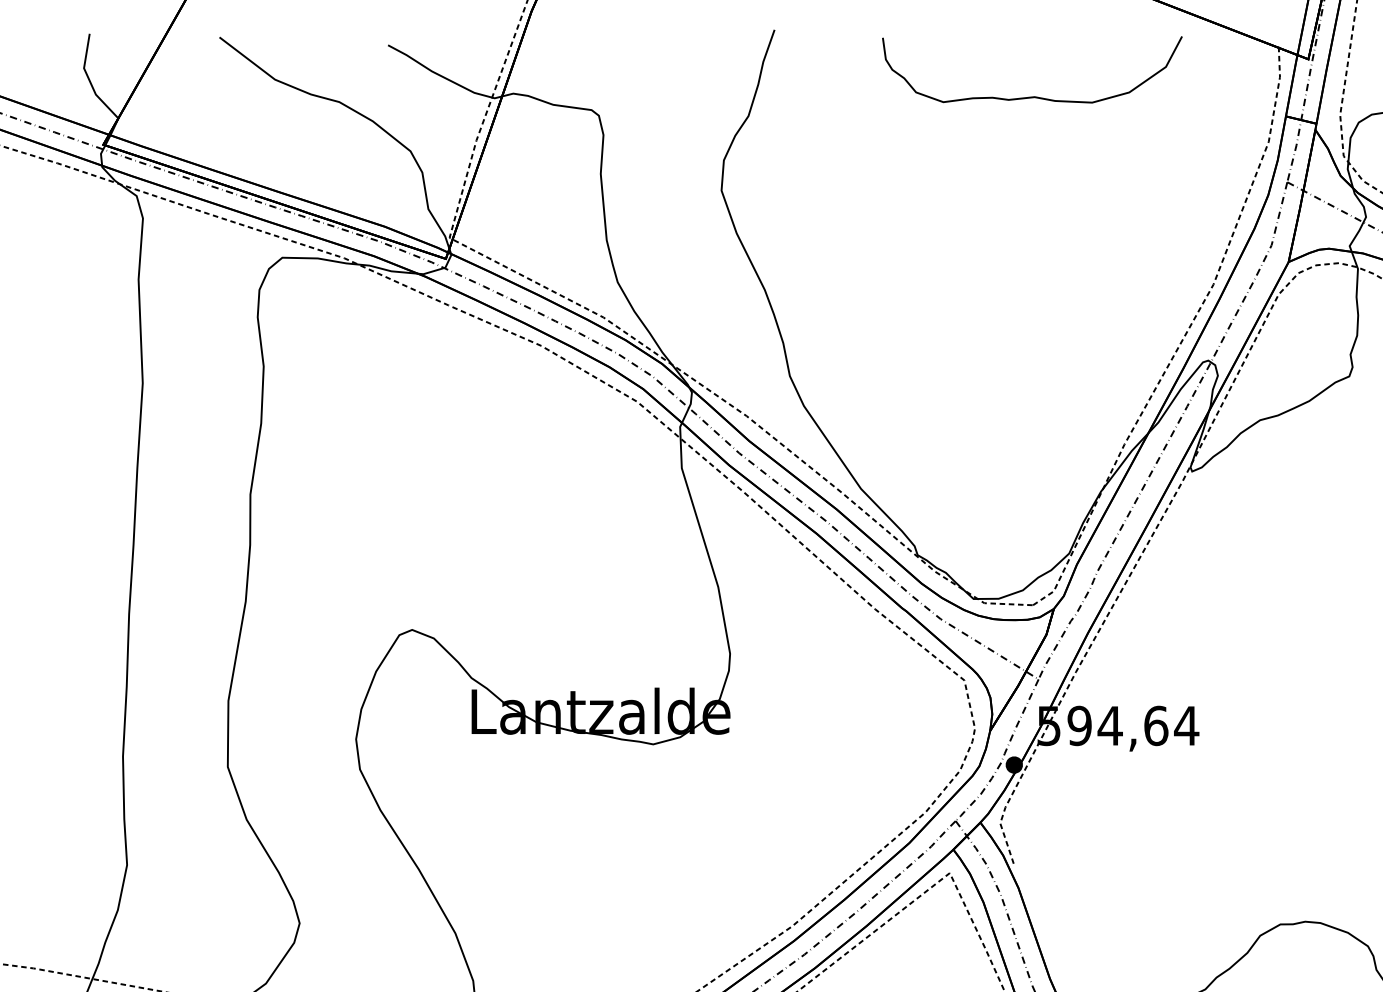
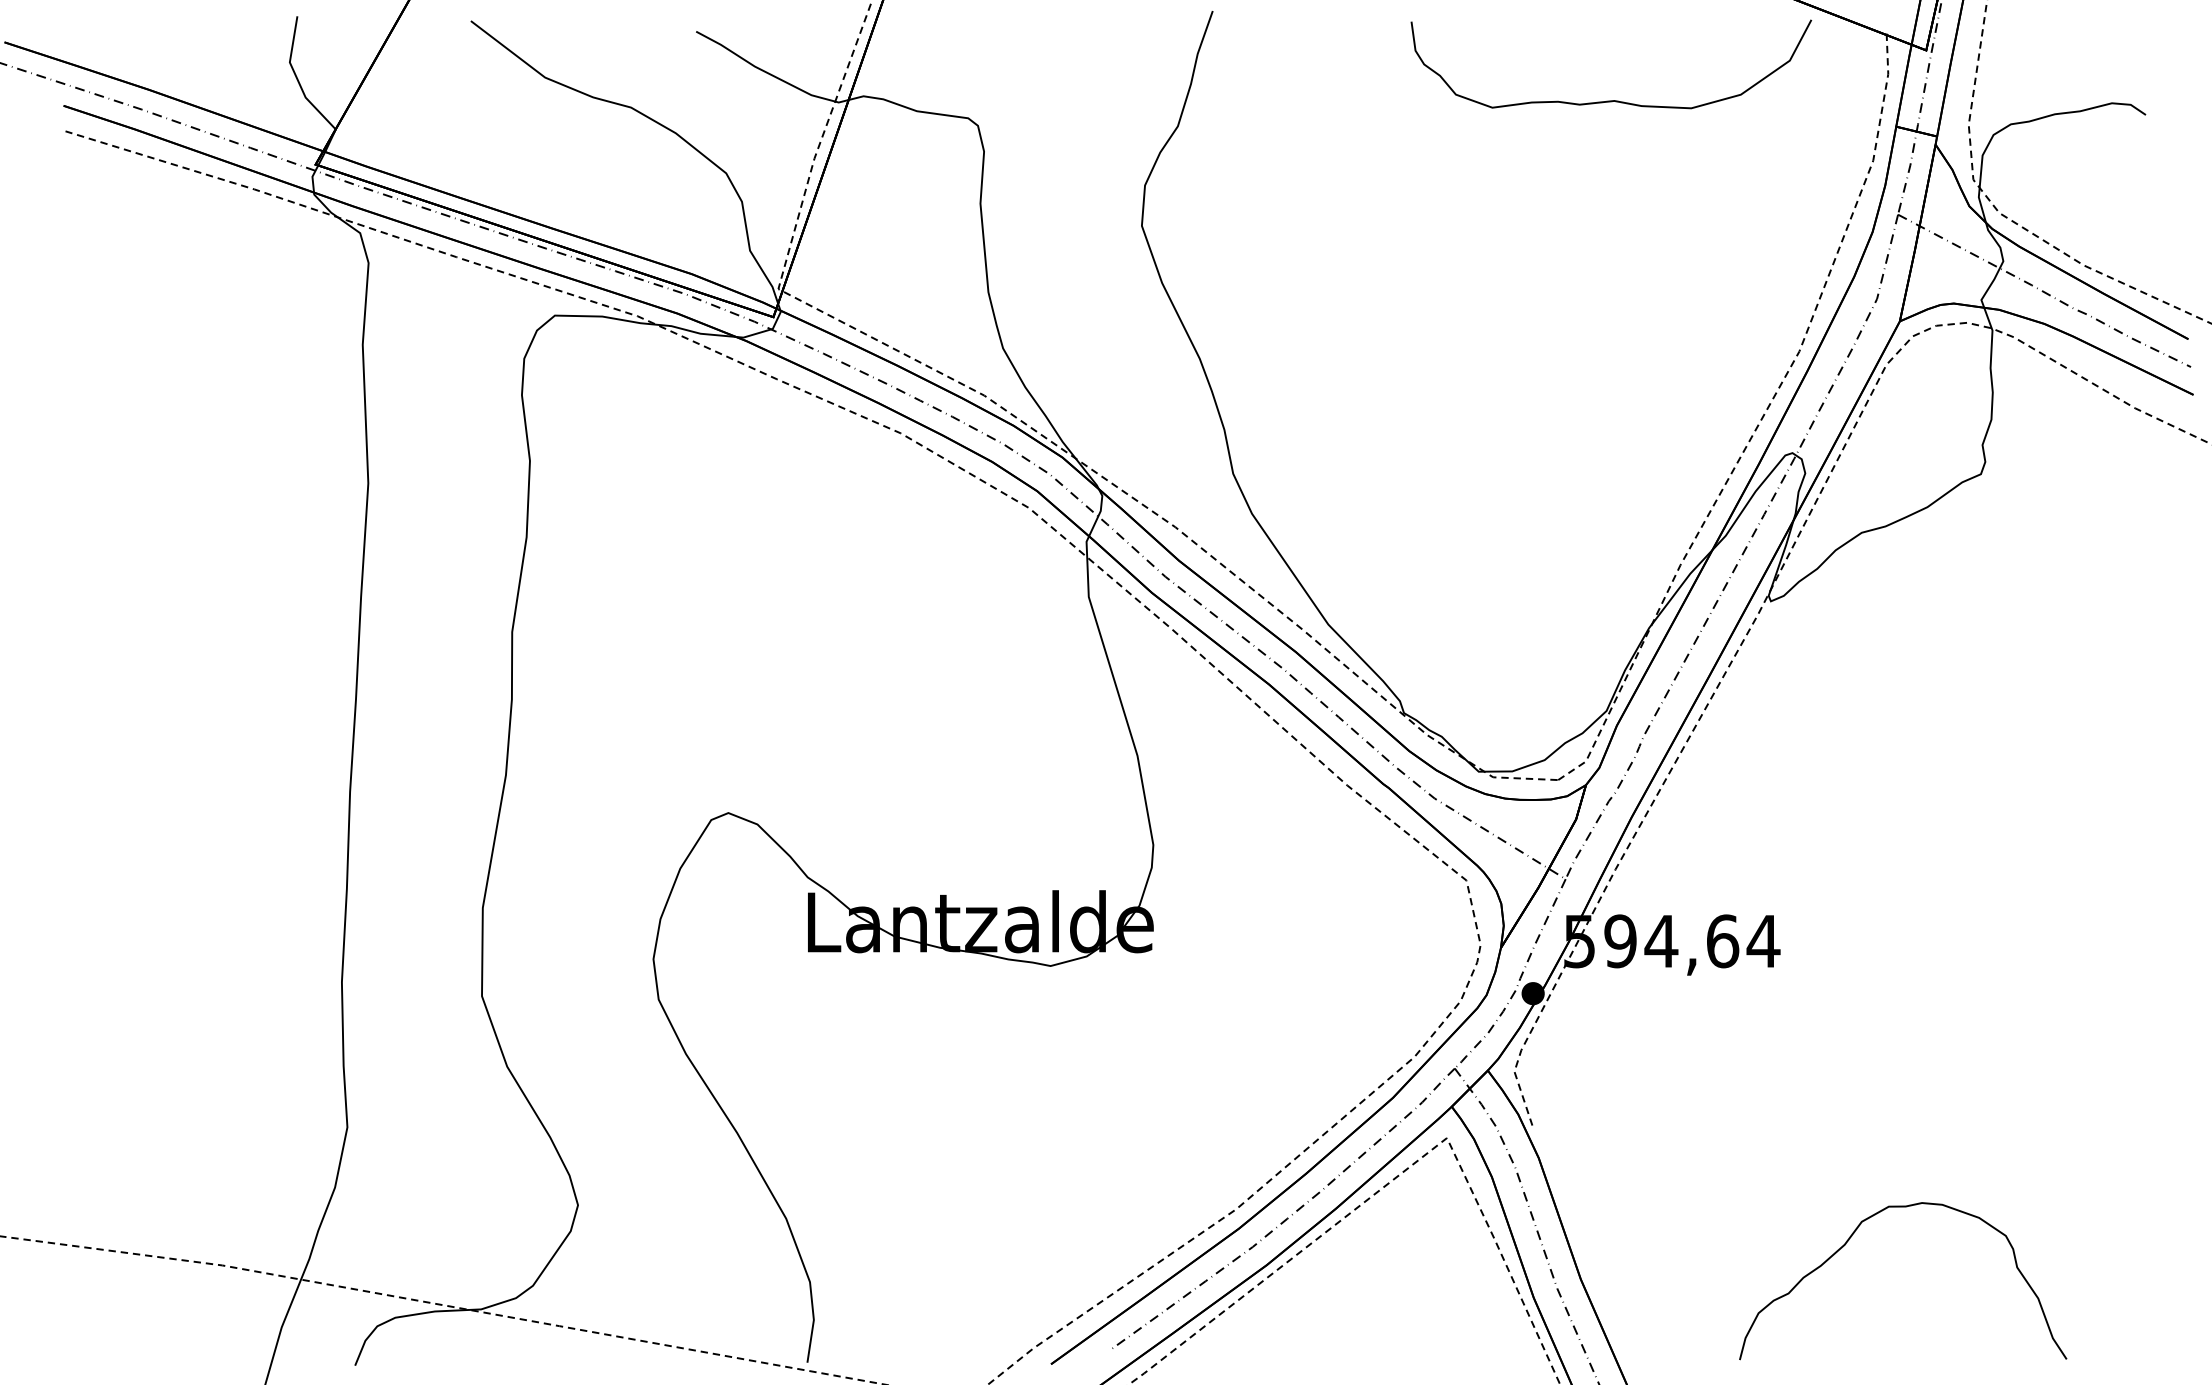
curve: (1032, 96) -> (1611, 100), moved

